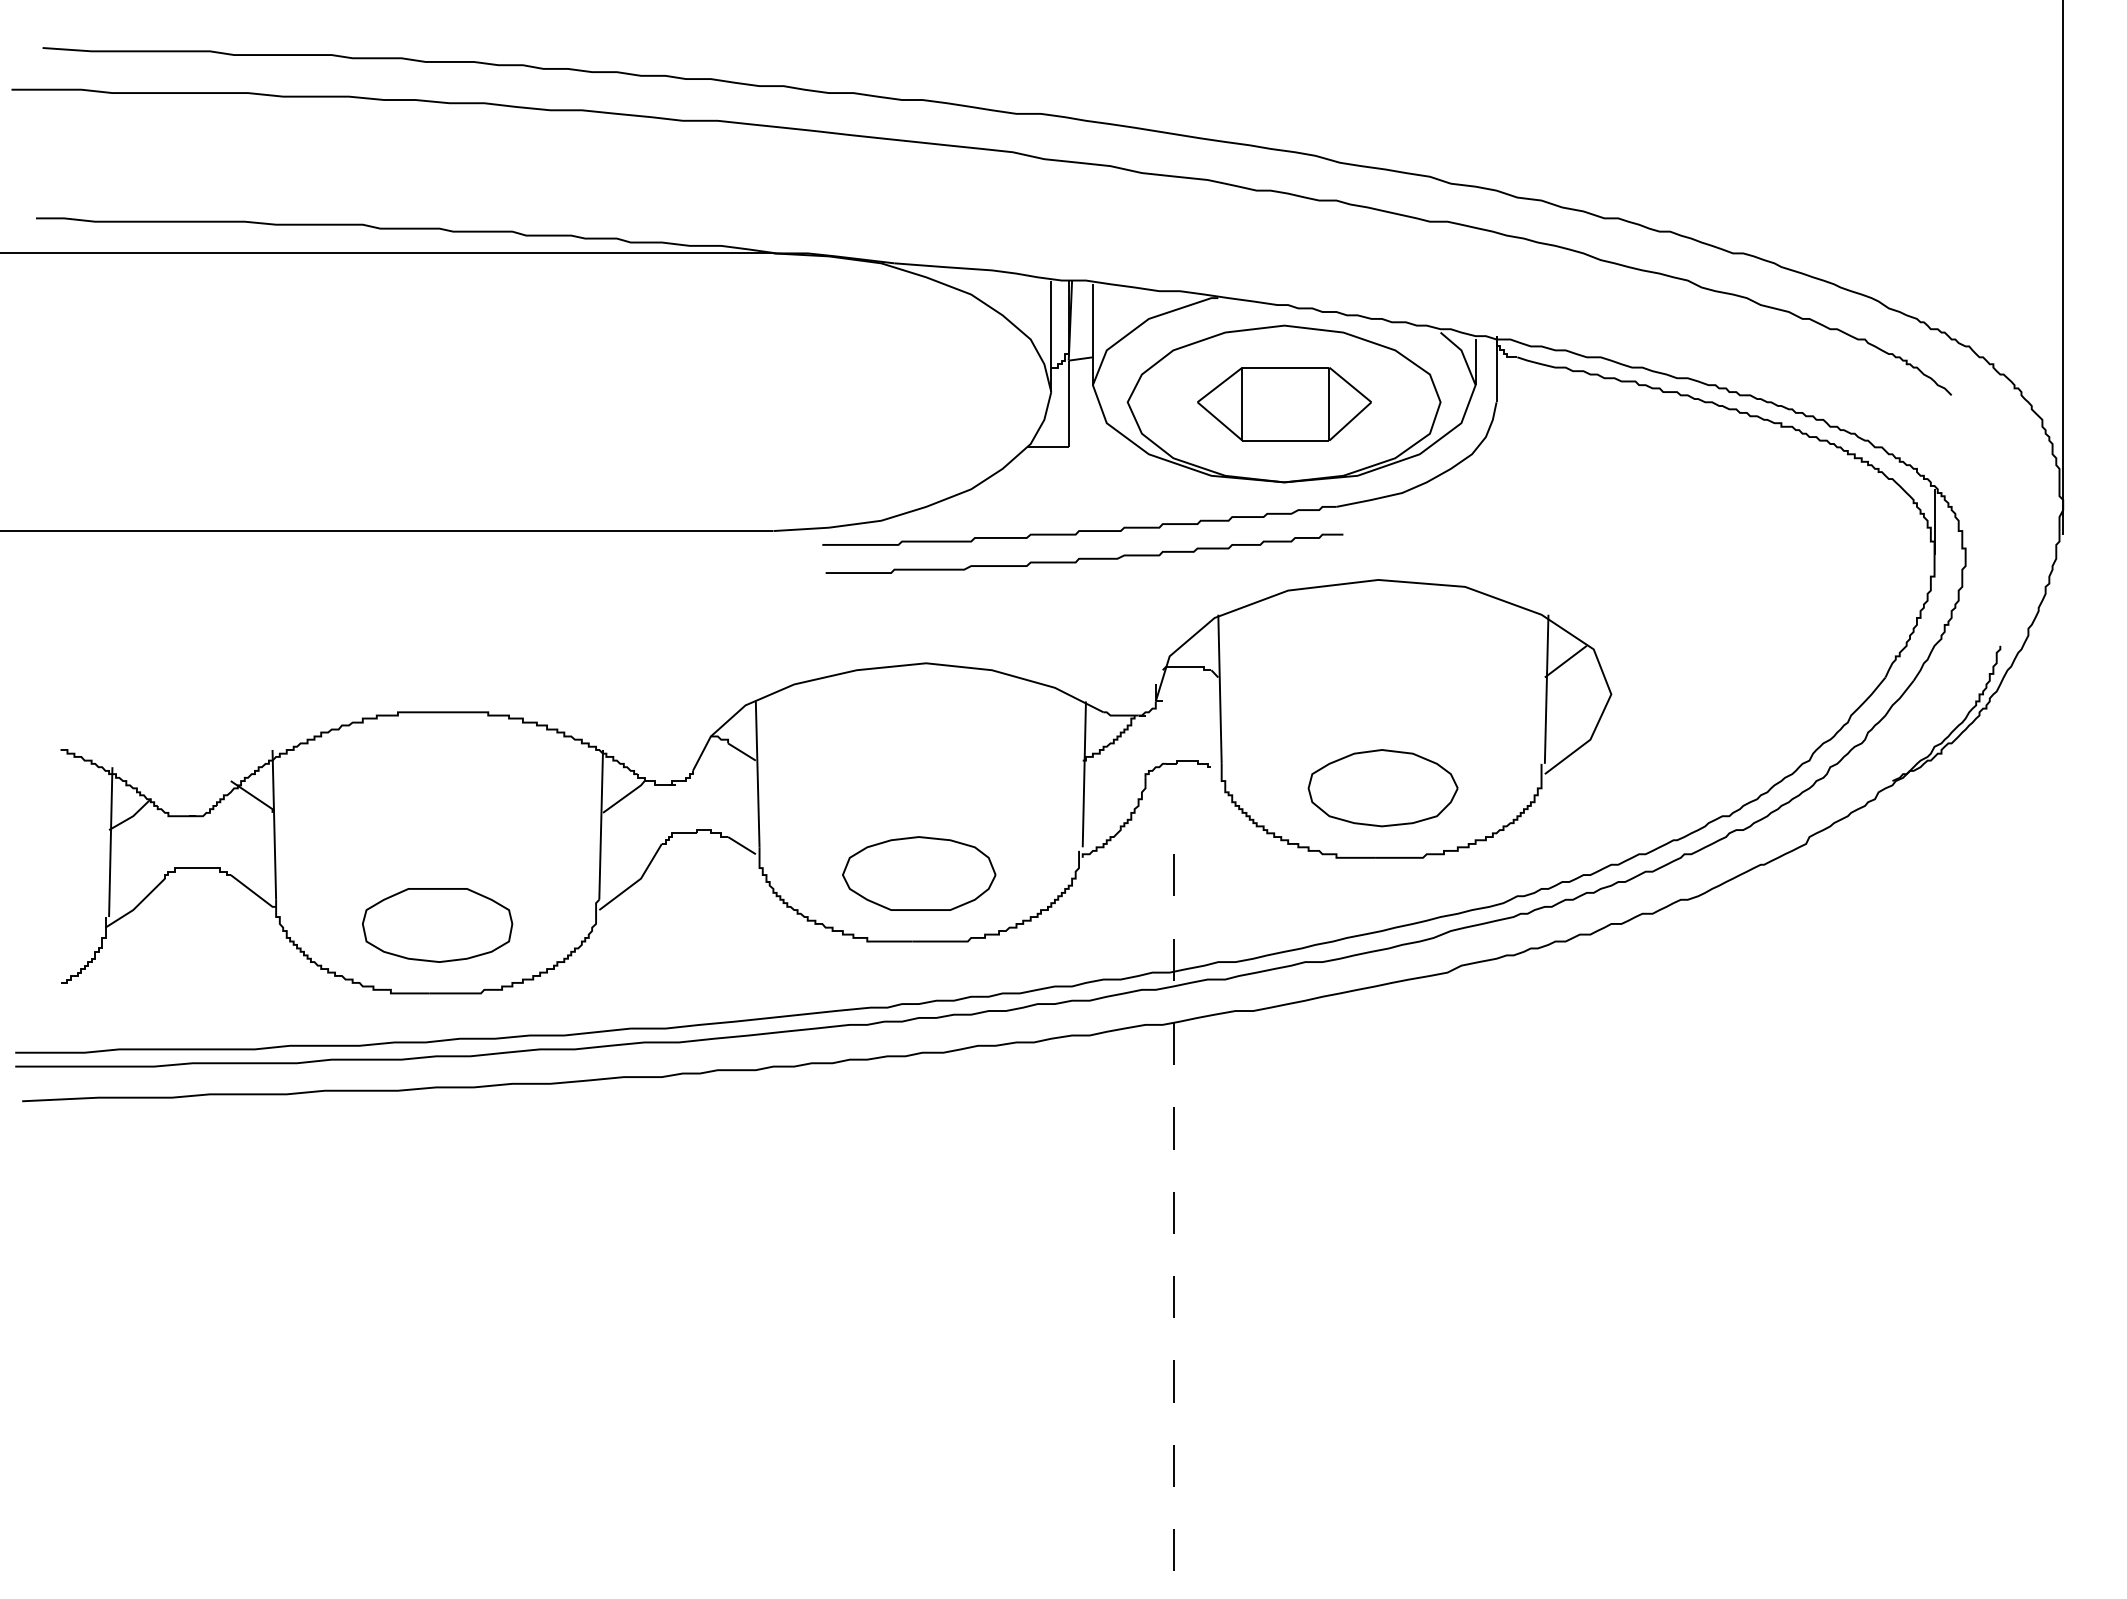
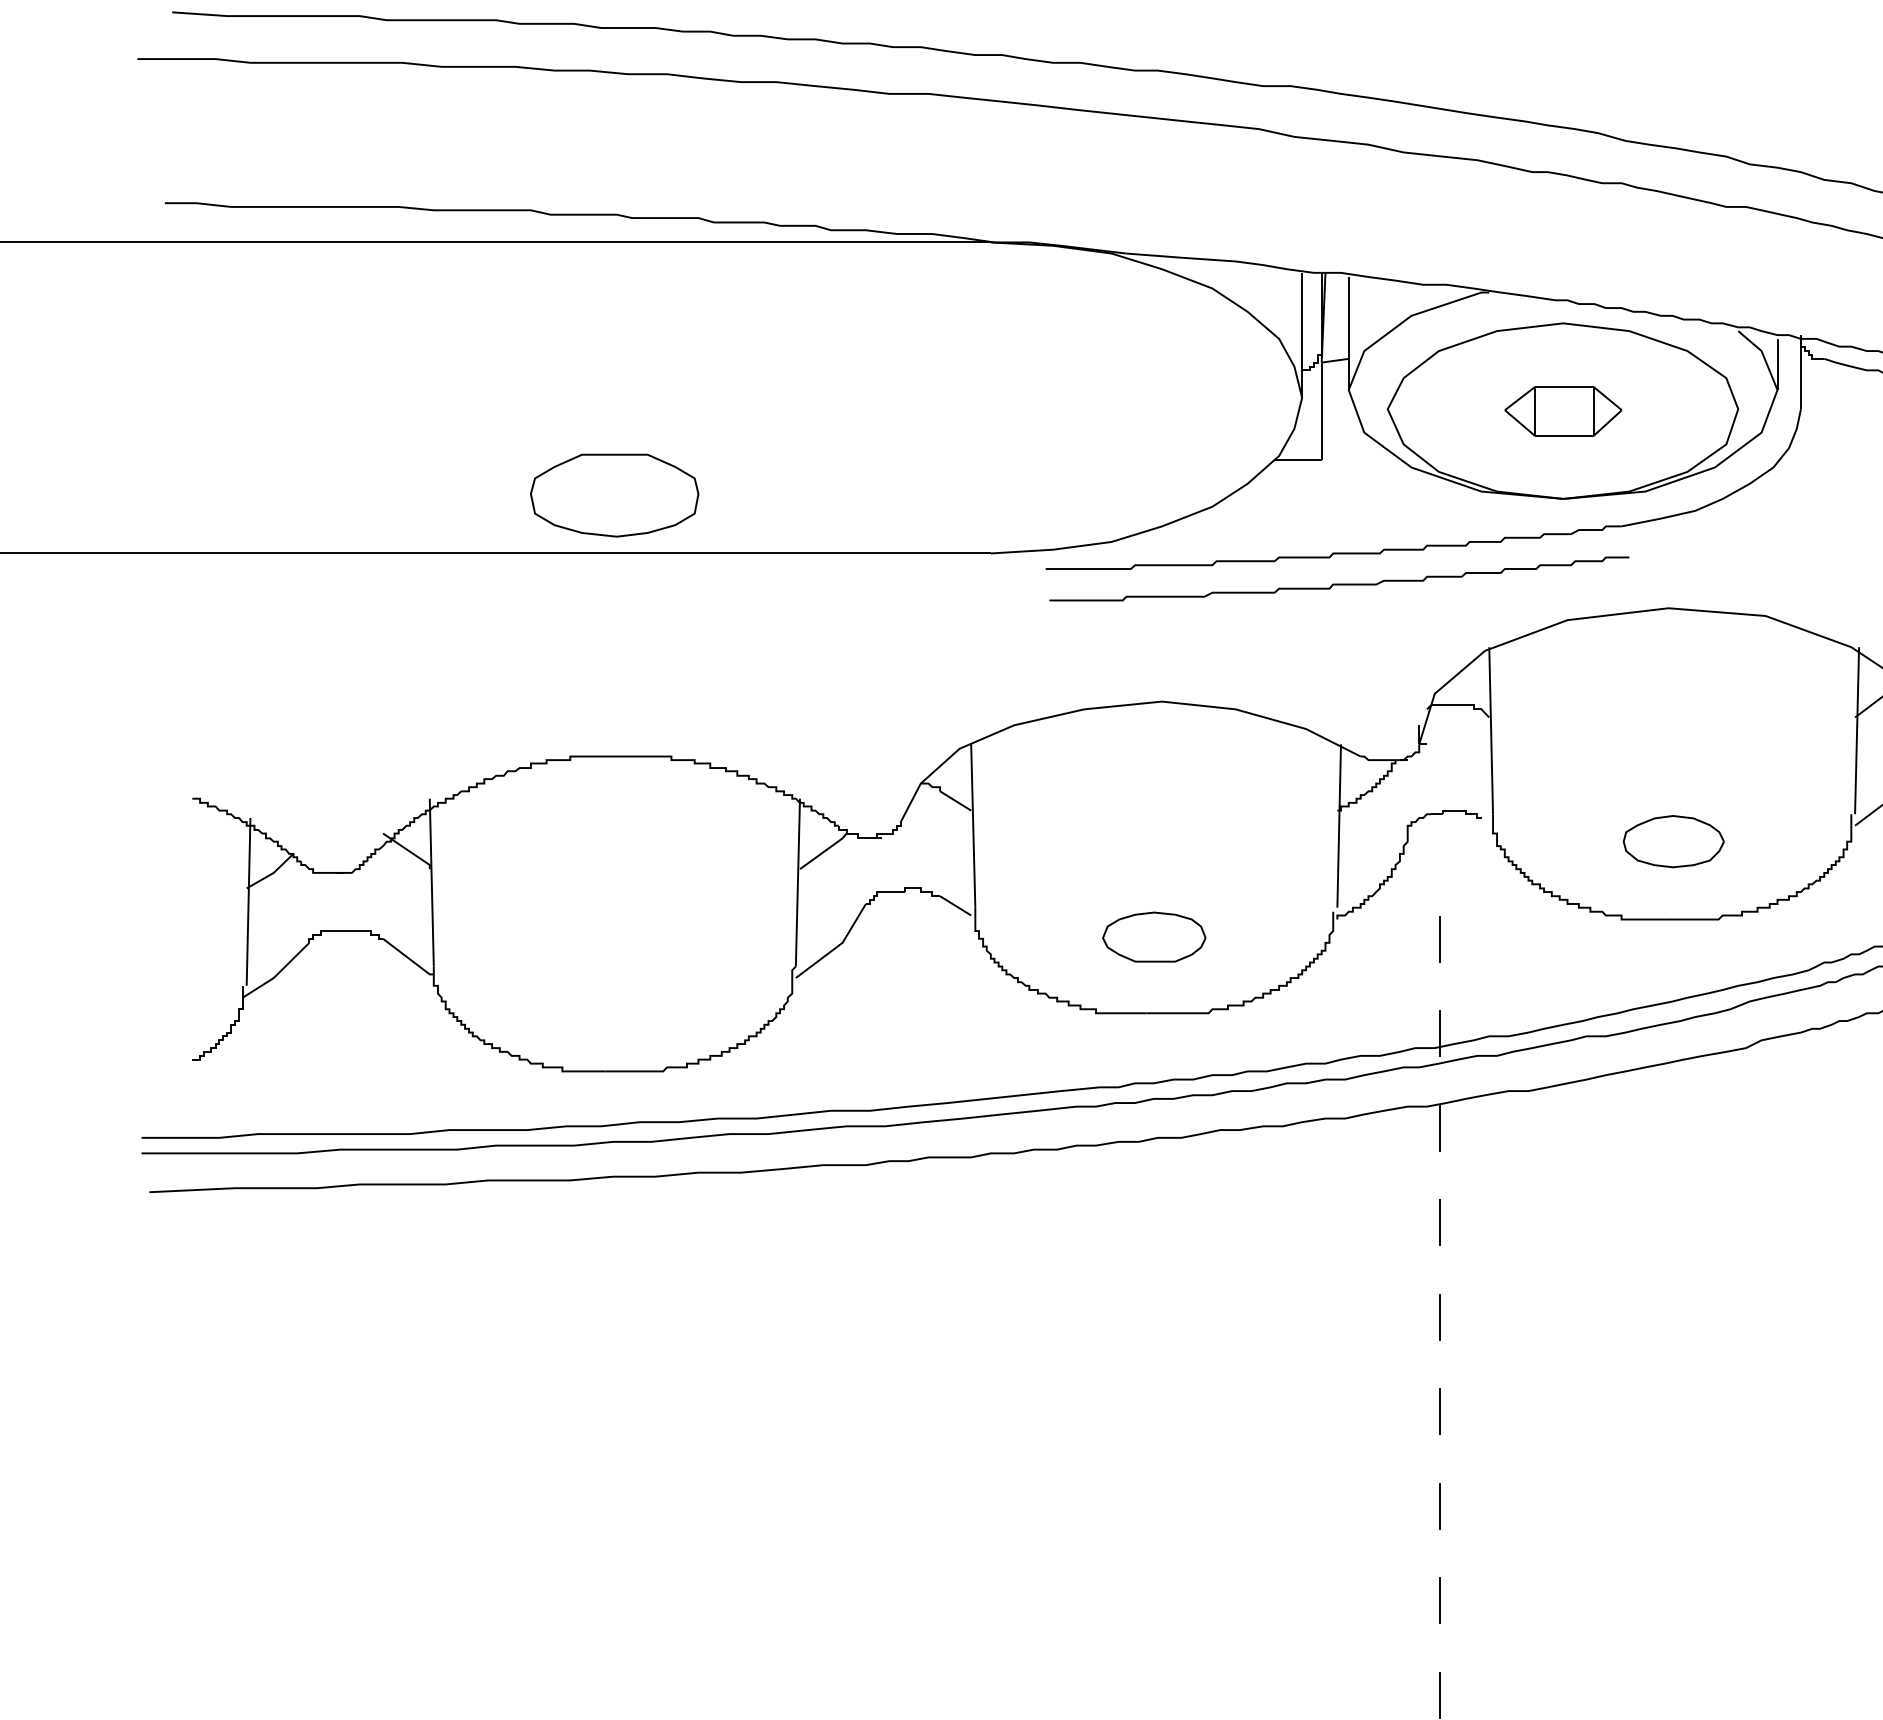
part: (1284, 404) -> (1563, 411), size x0.6
part: (1382, 788) -> (1673, 841), size x0.6
part: (919, 873) -> (1154, 937), size x0.6
part: (437, 925) -> (614, 495), moved

